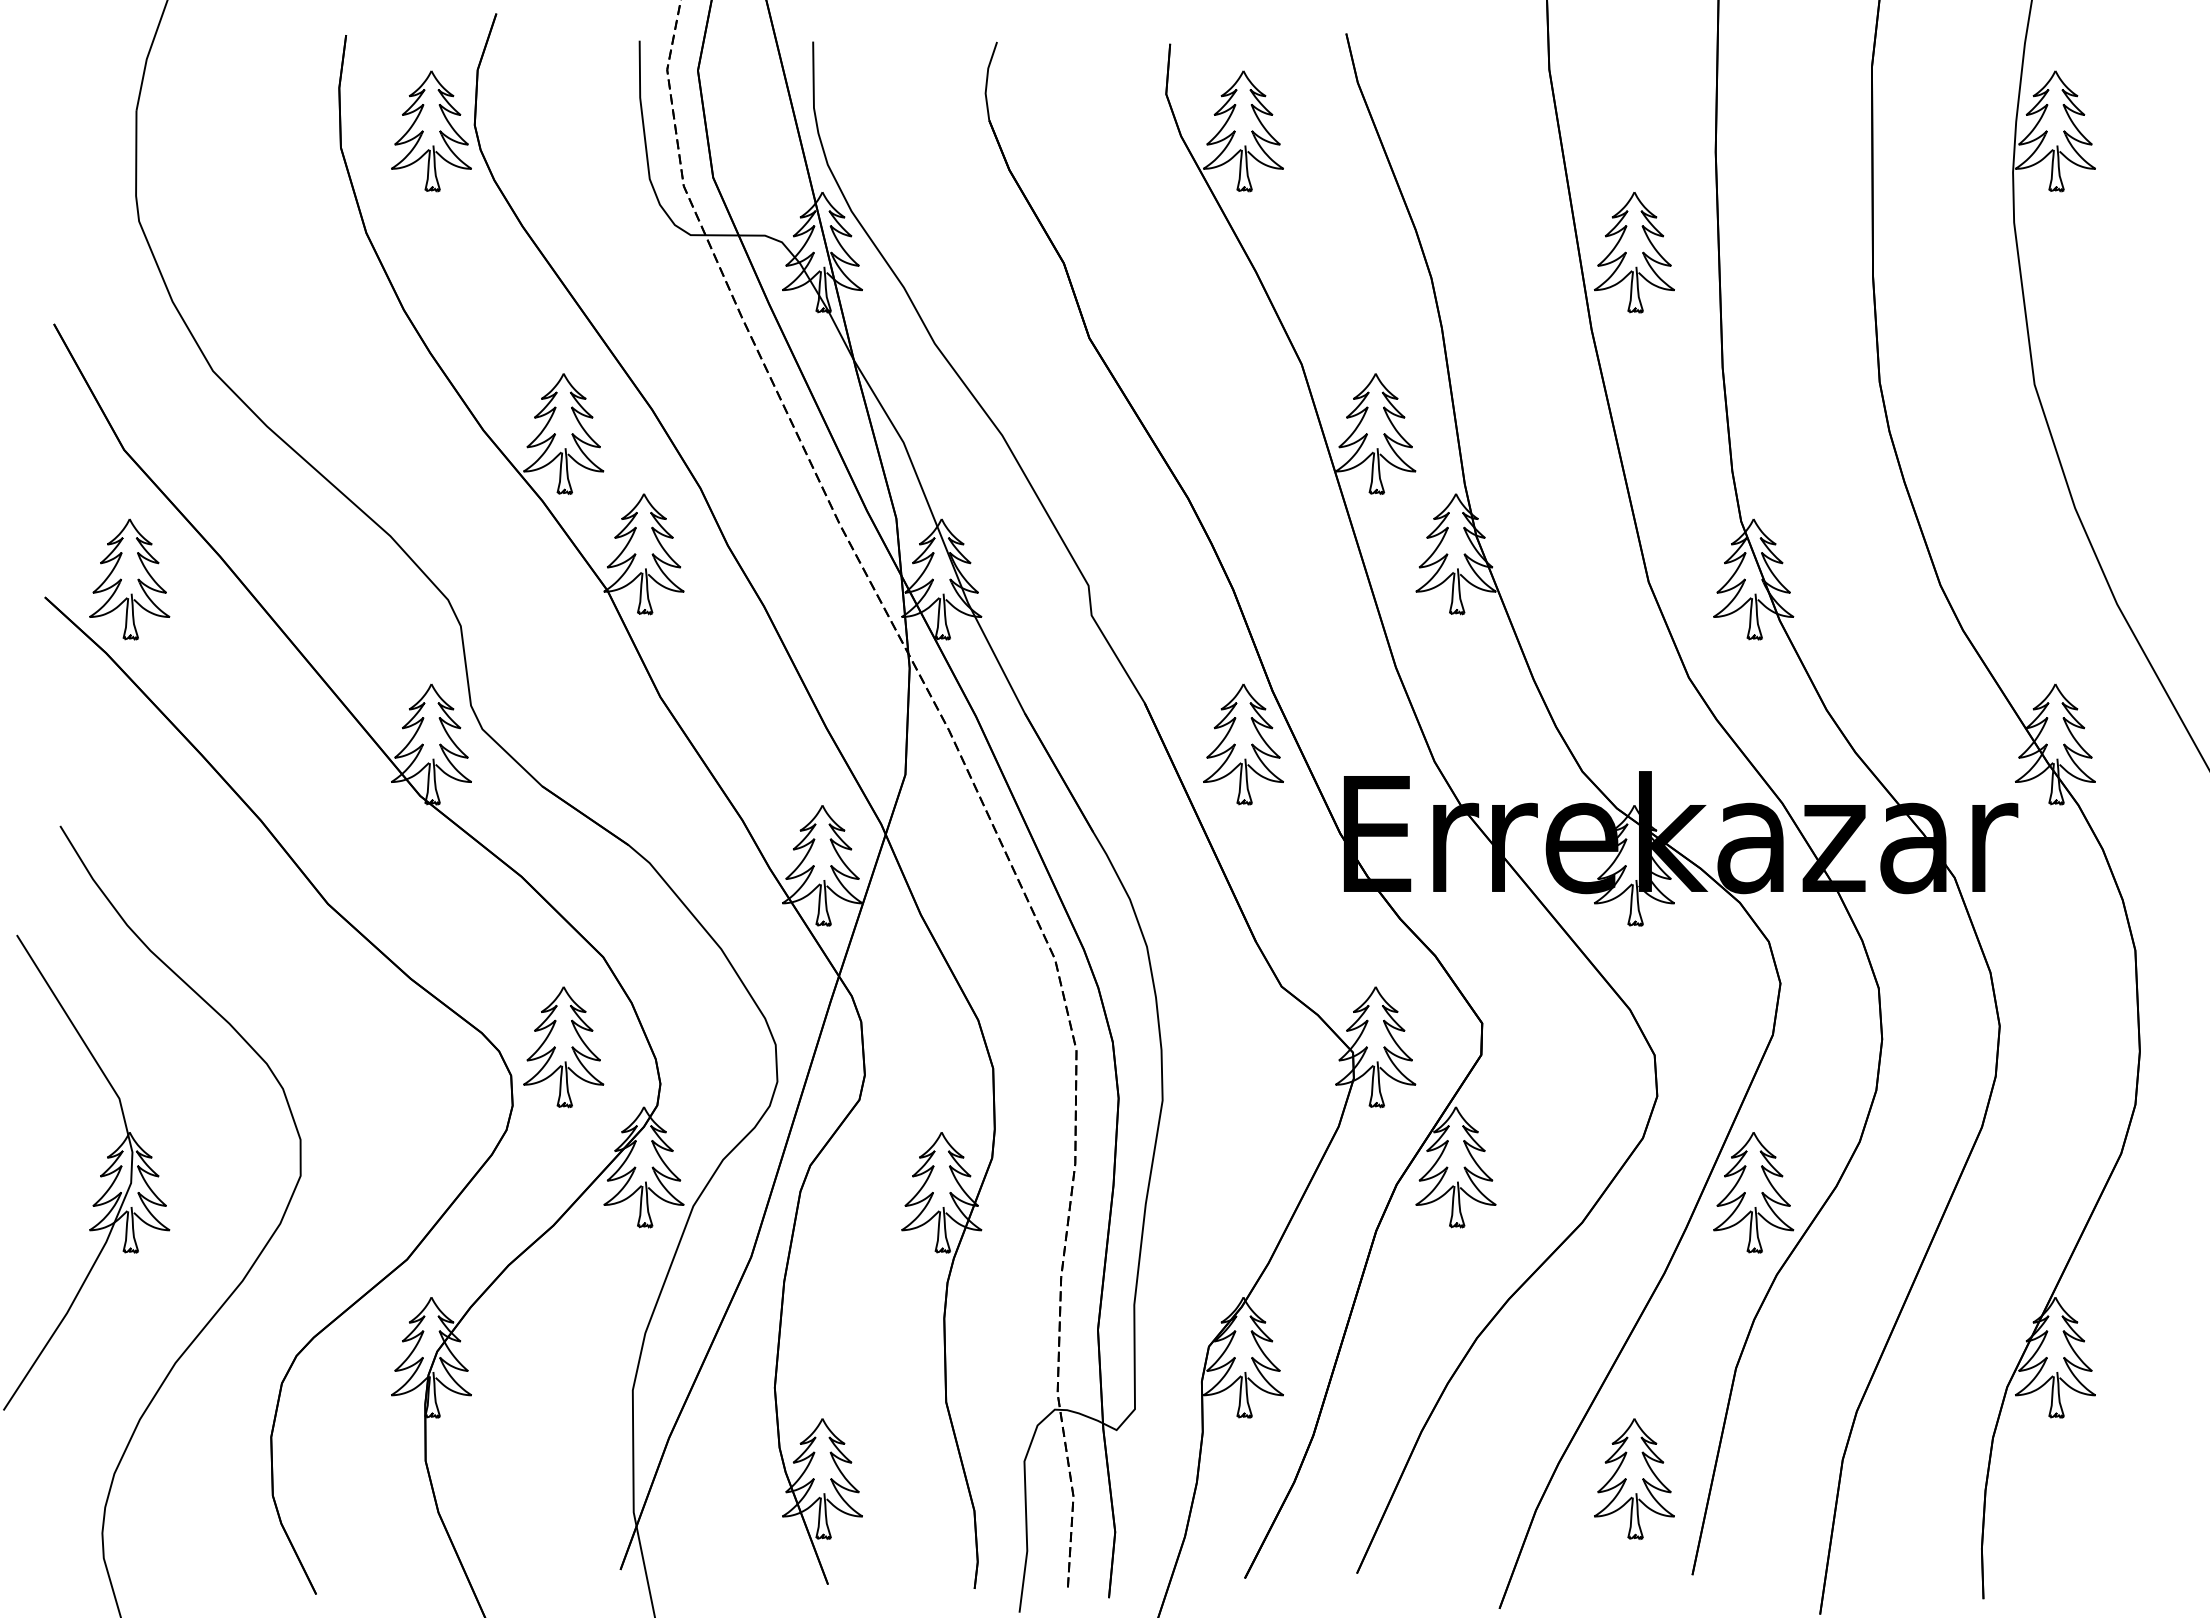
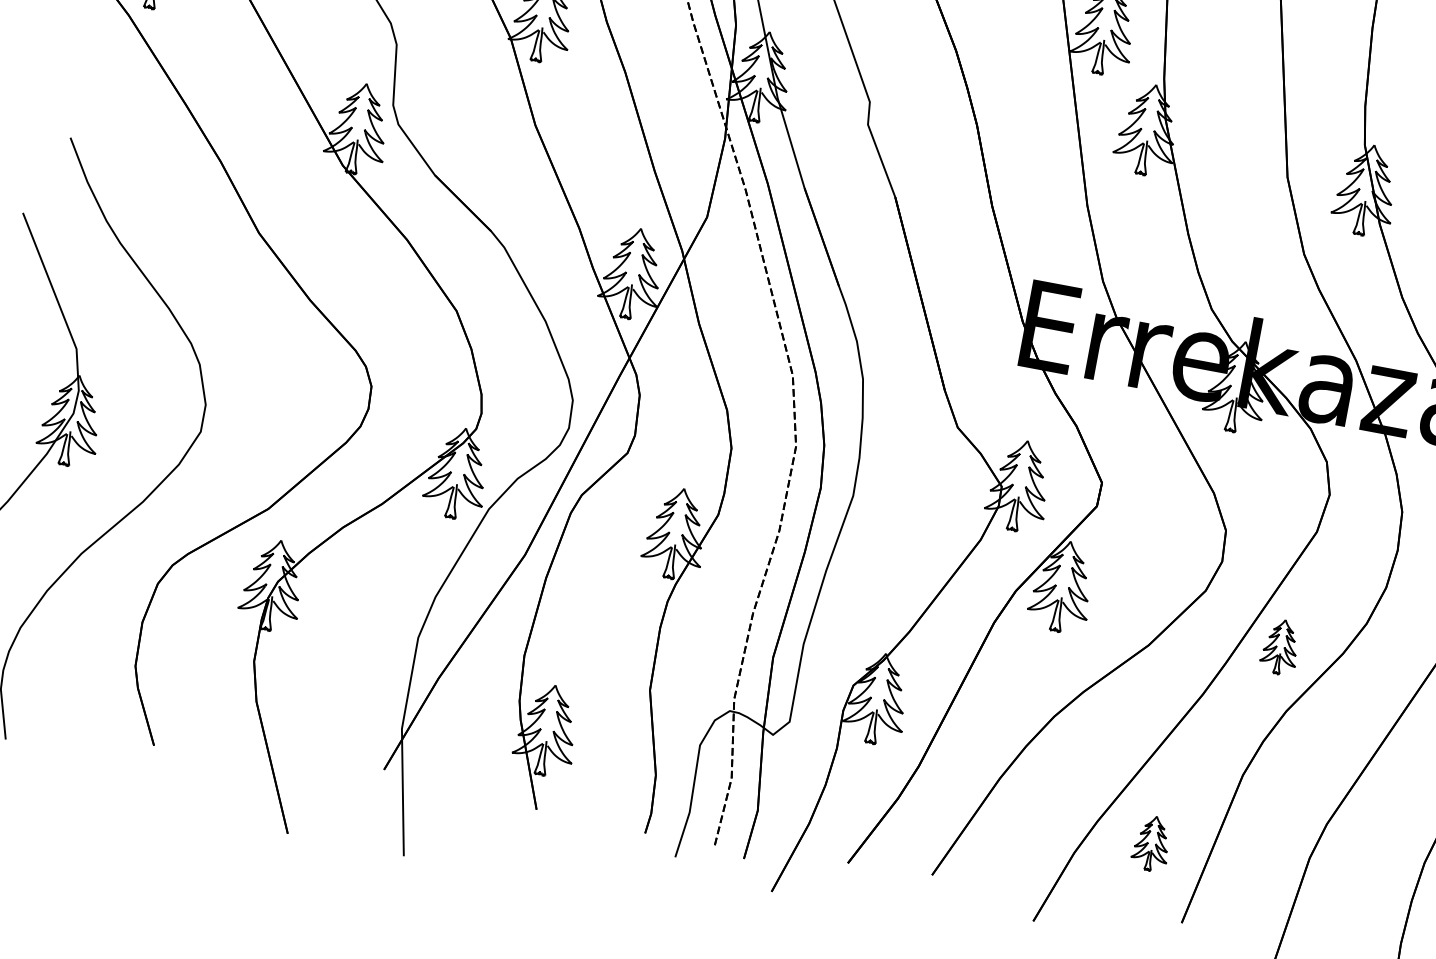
part: (1243, 744) -> (963, 241), removed
part: (563, 1047) -> (414, 372), removed
part: (1753, 1192) -> (1280, 646), size x0.6
part: (1634, 1478) -> (1152, 843), size x0.6

